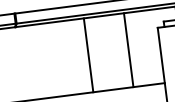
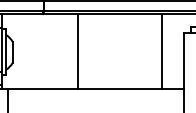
line: (128, 50) -> (162, 51), moved
line: (88, 55) -> (77, 51), moved

